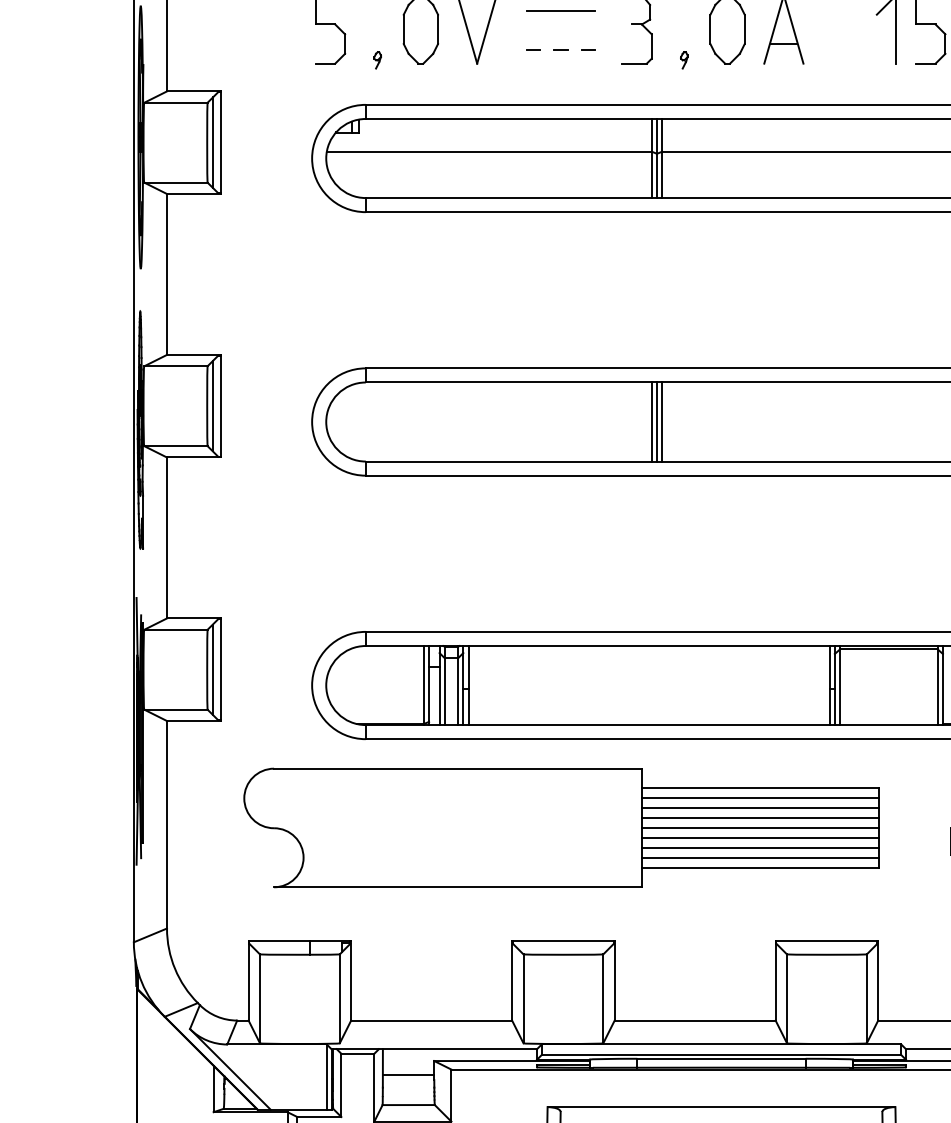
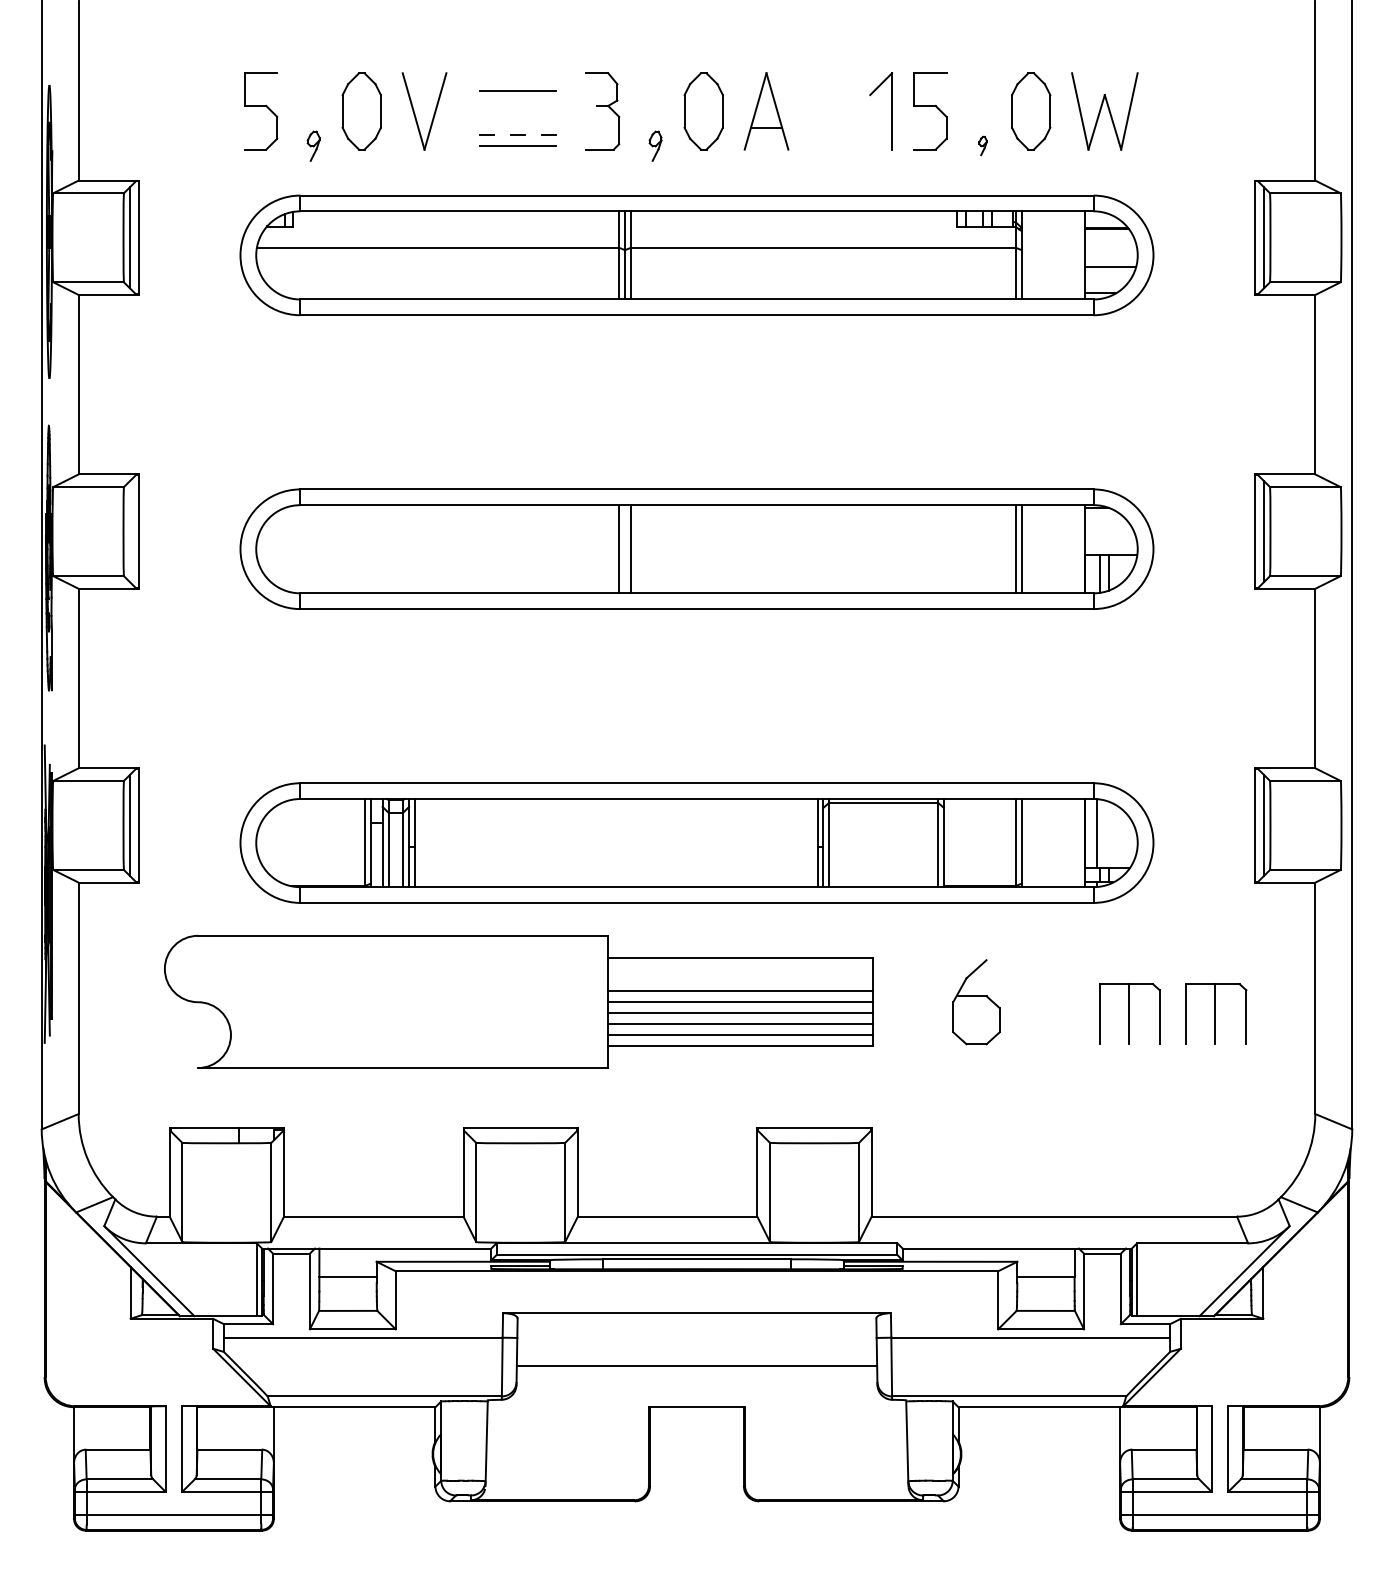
part: (377, 59) -> (313, 145), size x1.6
line: (560, 59) -> (517, 145), added
part: (684, 59) -> (655, 145), size x1.6
line: (212, 406) -> (129, 531), removed
line: (657, 422) -> (625, 549), removed
line: (760, 798) -> (740, 968), removed
line: (760, 807) -> (740, 979), removed

